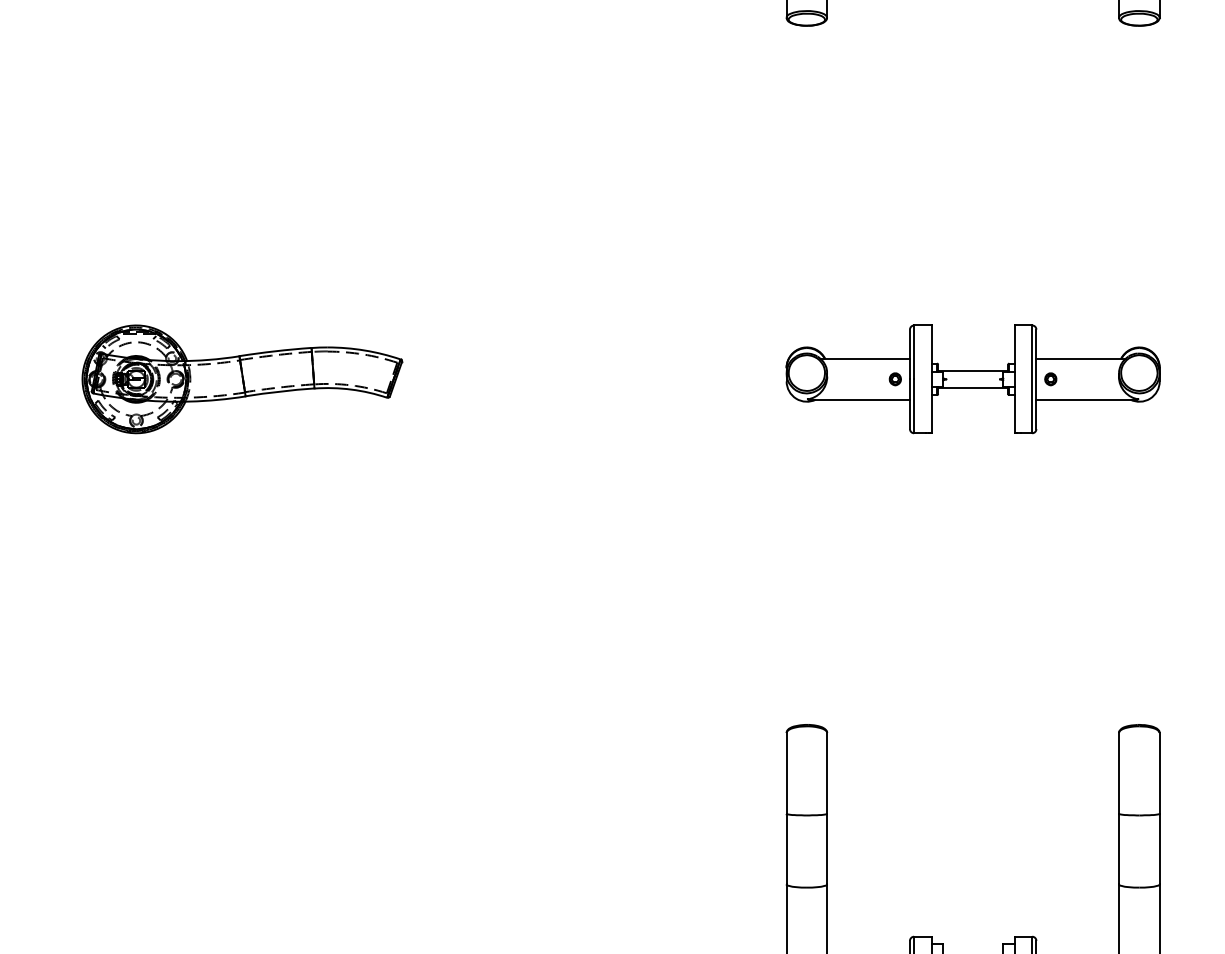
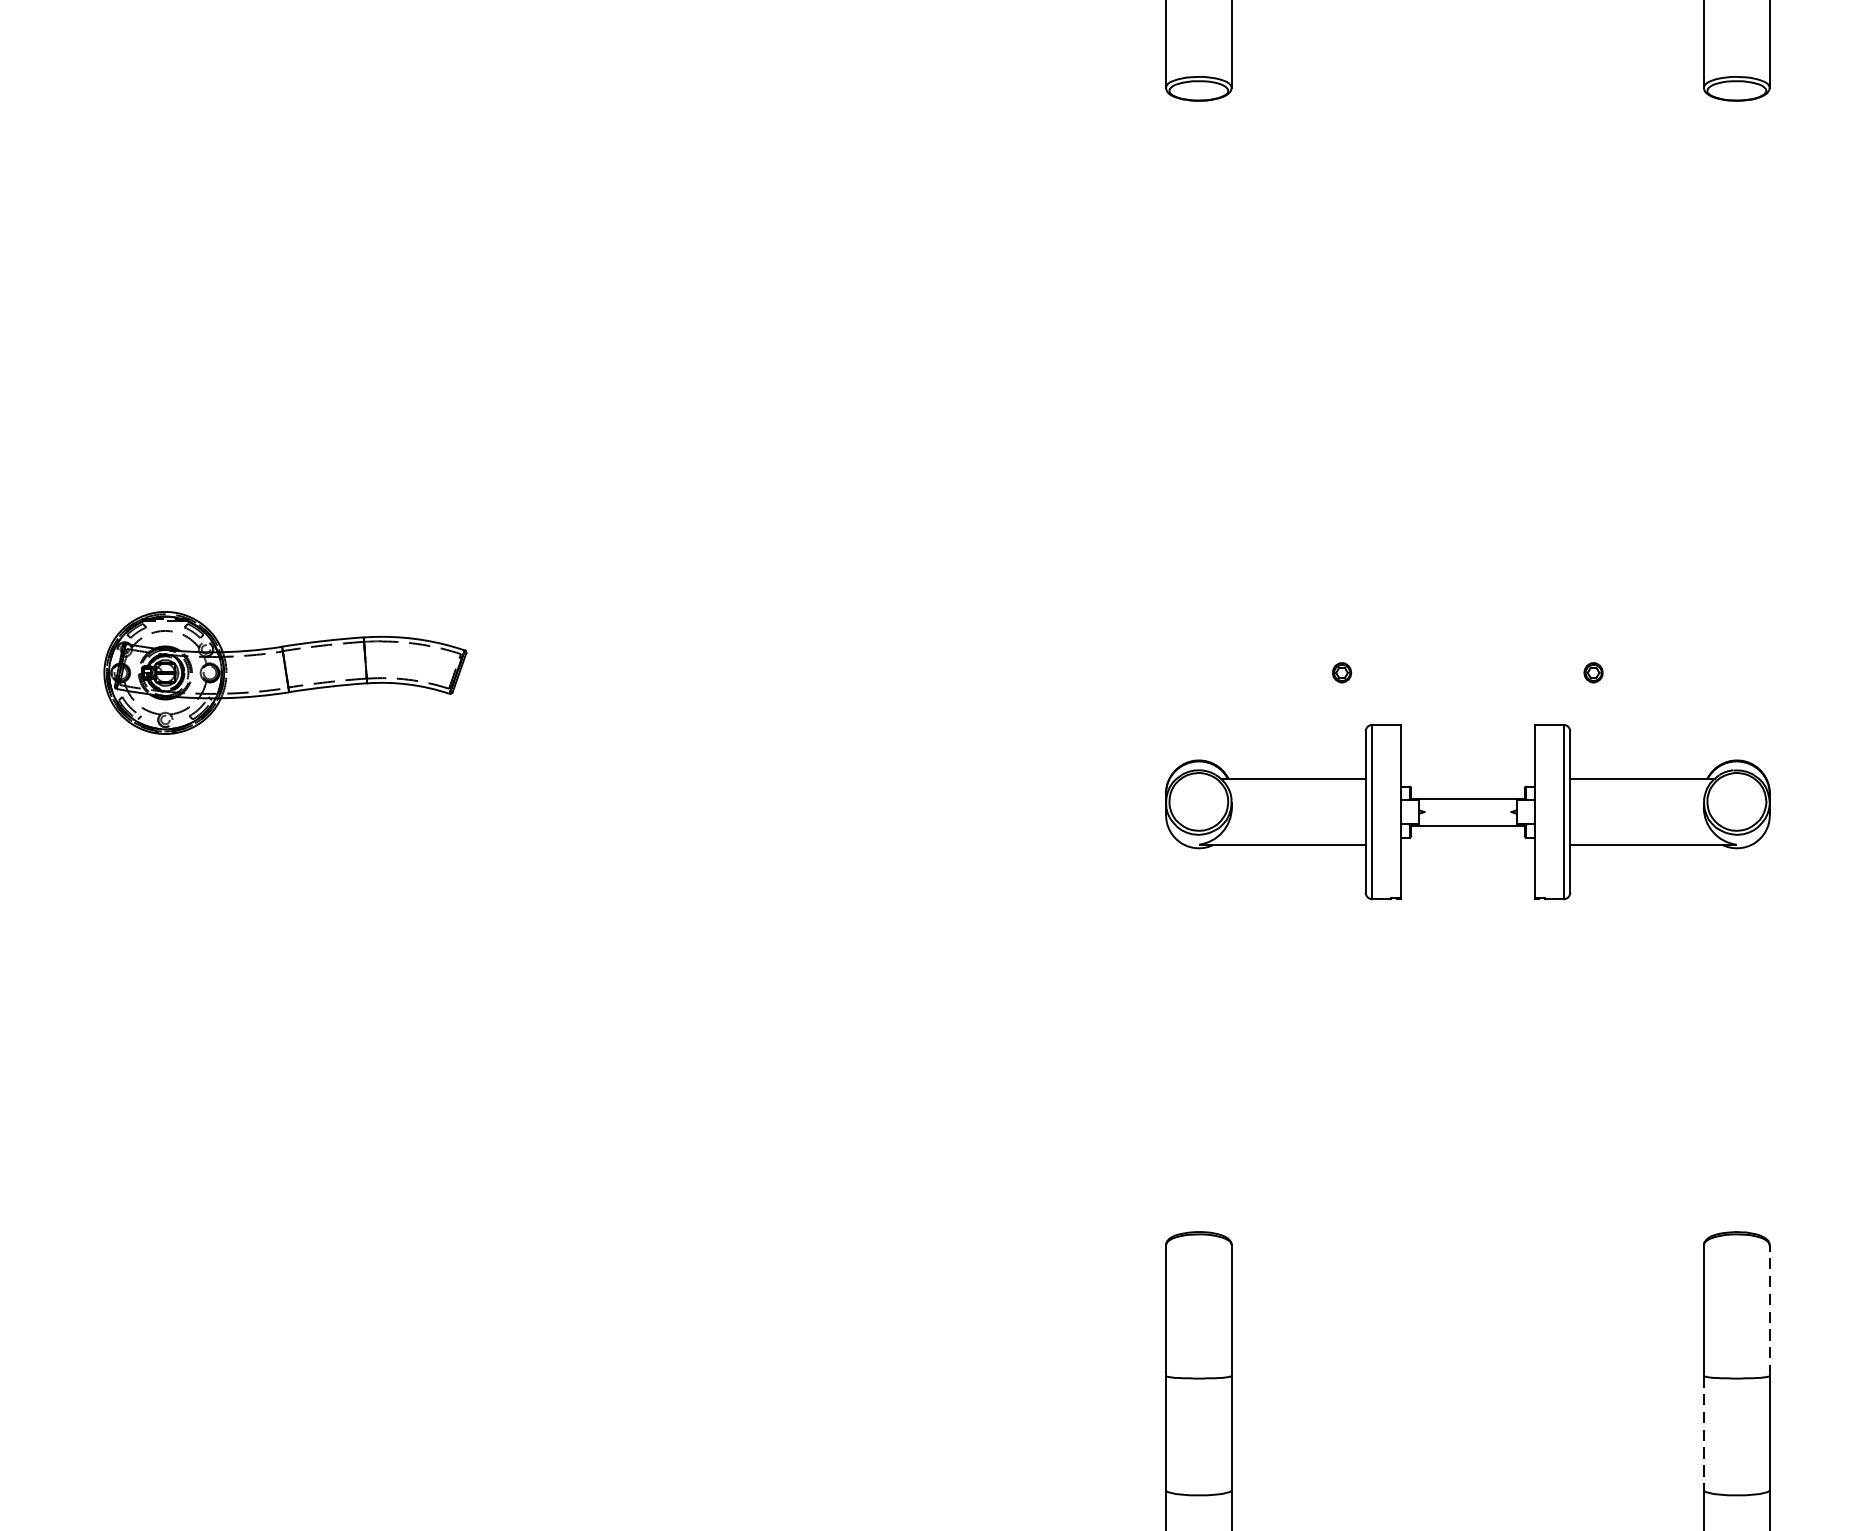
part: (242, 379) -> (285, 673), size x0.7
part: (972, 379) -> (1466, 812), moved
line: (1159, 773) -> (1769, 1310), solid -> dashed
line: (1119, 849) -> (1704, 1433), solid -> dashed

